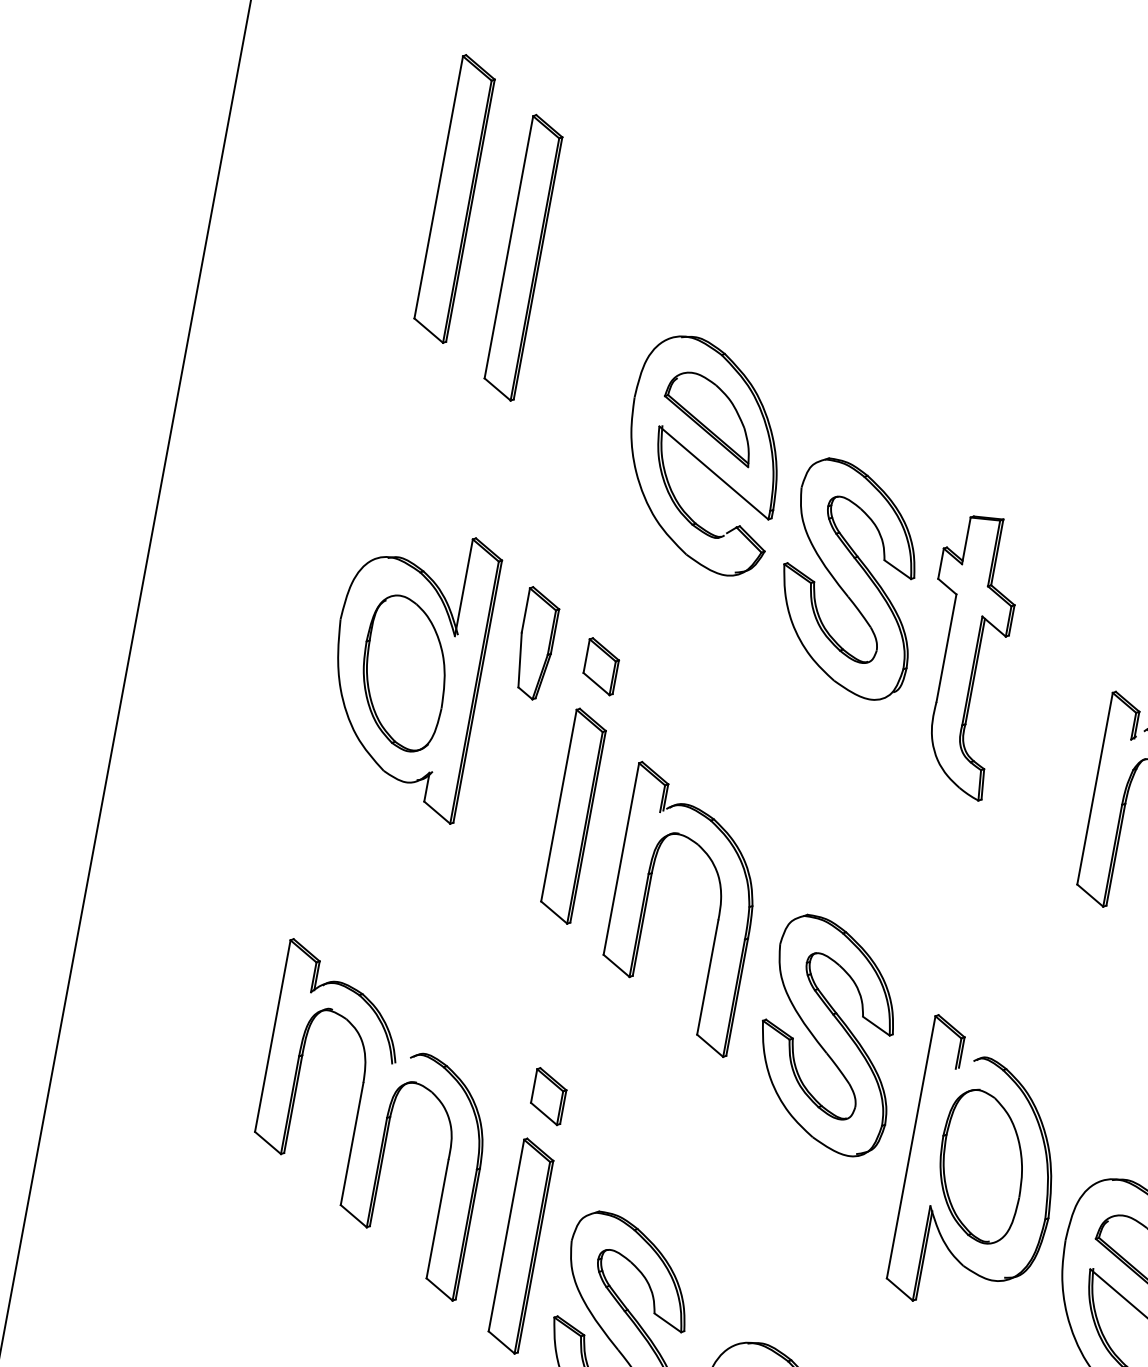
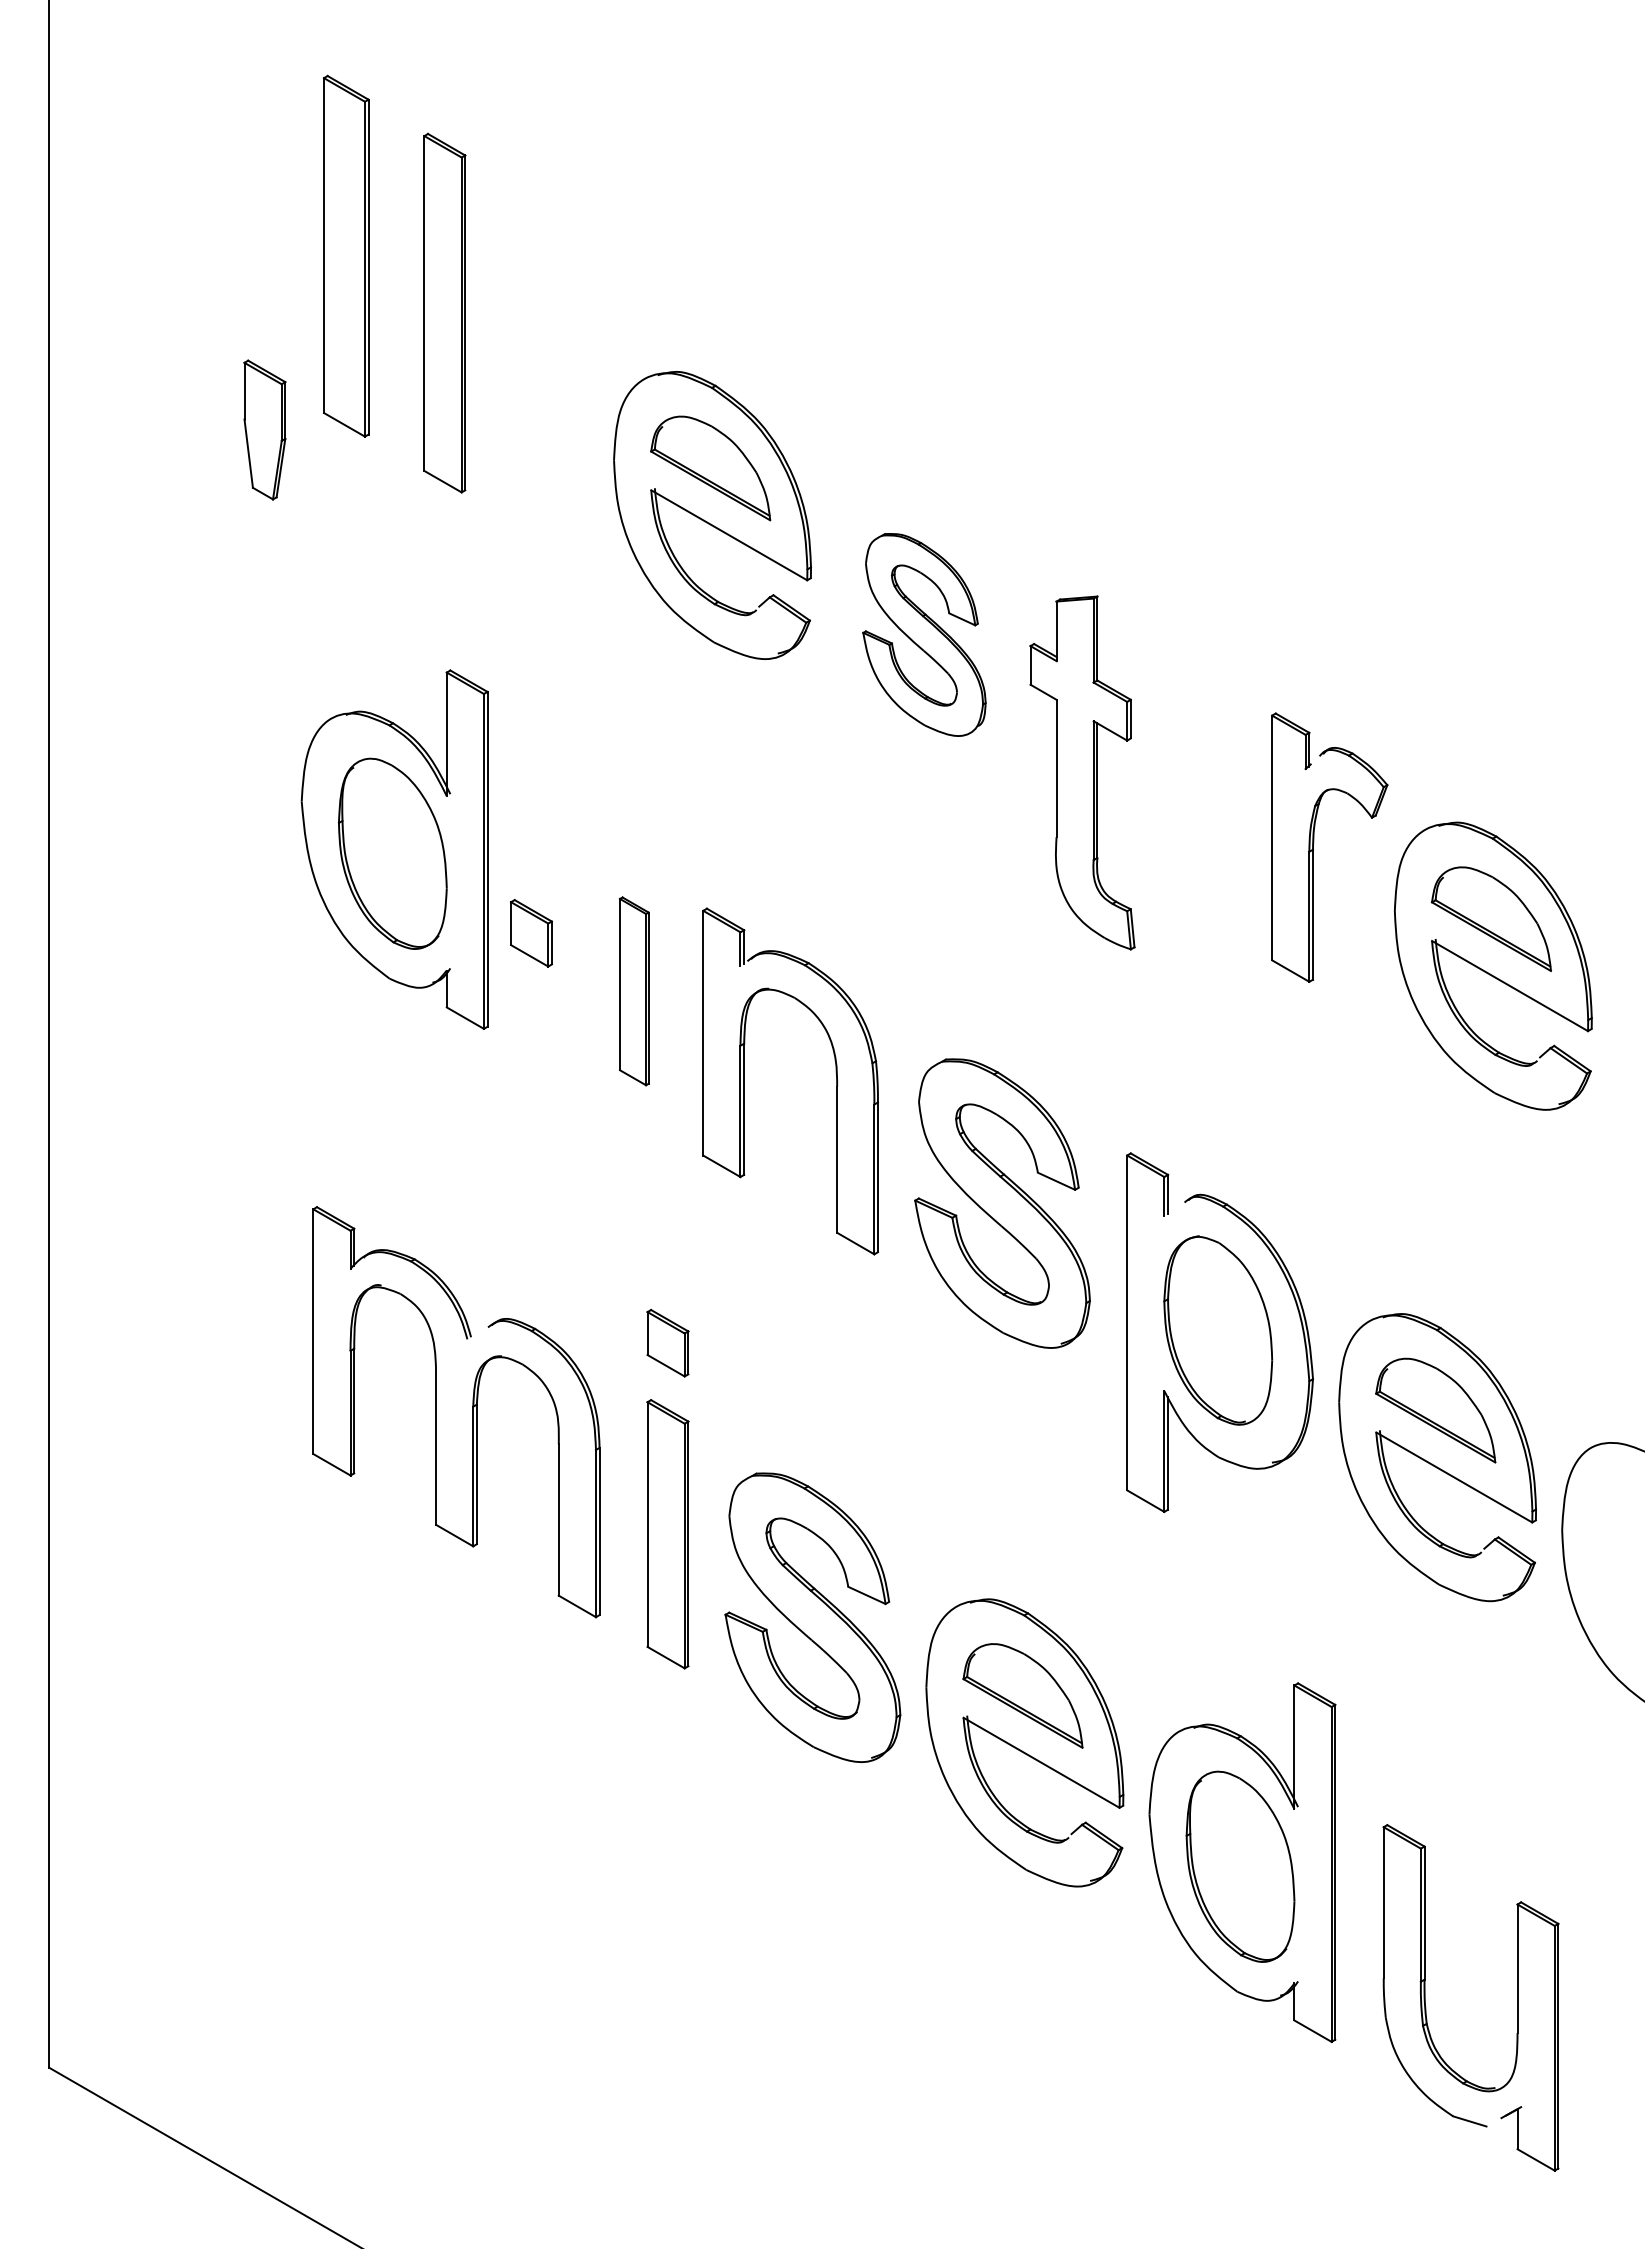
part: (852, 578) -> (924, 634), size x0.7
part: (535, 643) -> (264, 429), moved
part: (966, 655) -> (1082, 772), moved
part: (601, 666) -> (531, 933), moved
part: (572, 816) -> (633, 991), size x0.7

